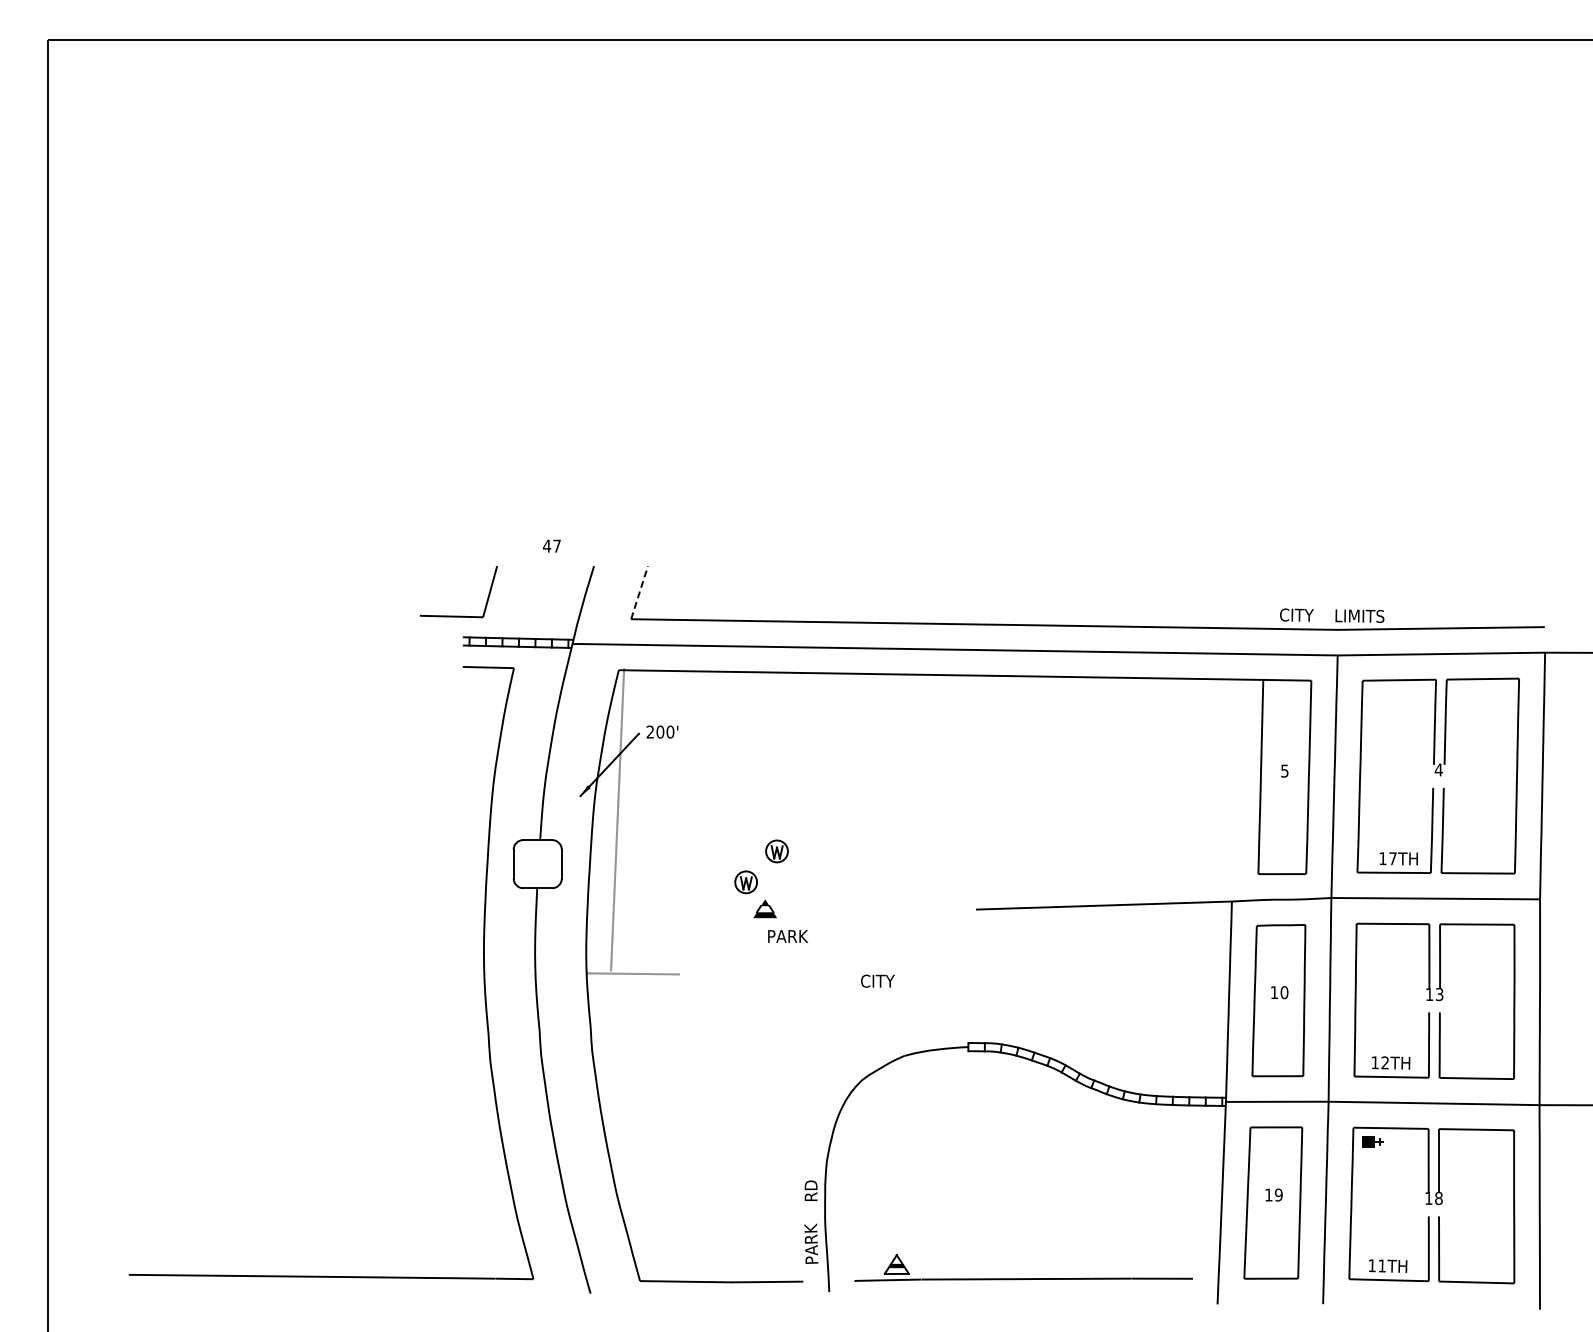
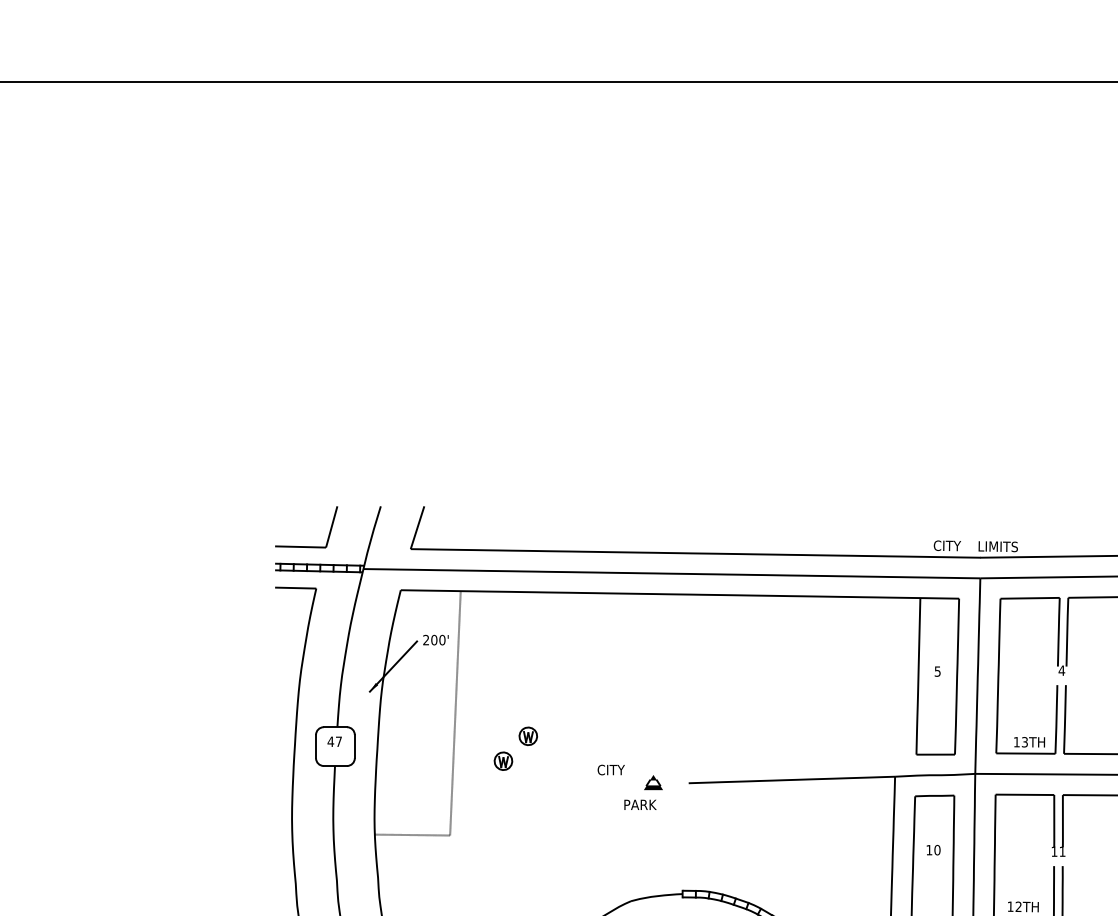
text: (551, 545) -> (334, 741), moved
line: (639, 592) -> (417, 527), dashed -> solid
part: (458, 615) -> (306, 546), moved
line: (617, 819) -> (455, 713), moved
text: (1392, 858) -> (1024, 742), 17TH -> 13TH
part: (764, 908) -> (652, 782), moved
text: (788, 936) -> (640, 804), moved
text: (877, 980) -> (610, 769), moved
text: (1439, 994) -> (1062, 851), 13 -> 11

